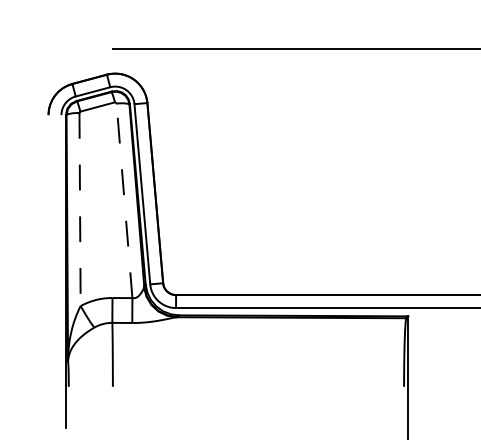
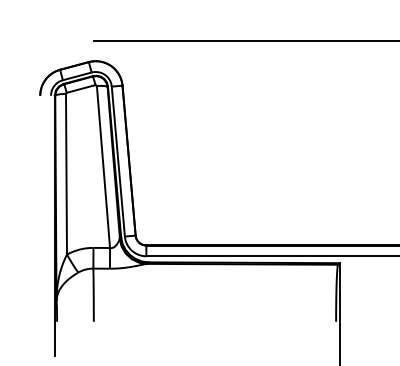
line: (124, 200) -> (103, 166), dashed -> solid
line: (80, 209) -> (66, 174), dashed -> solid

